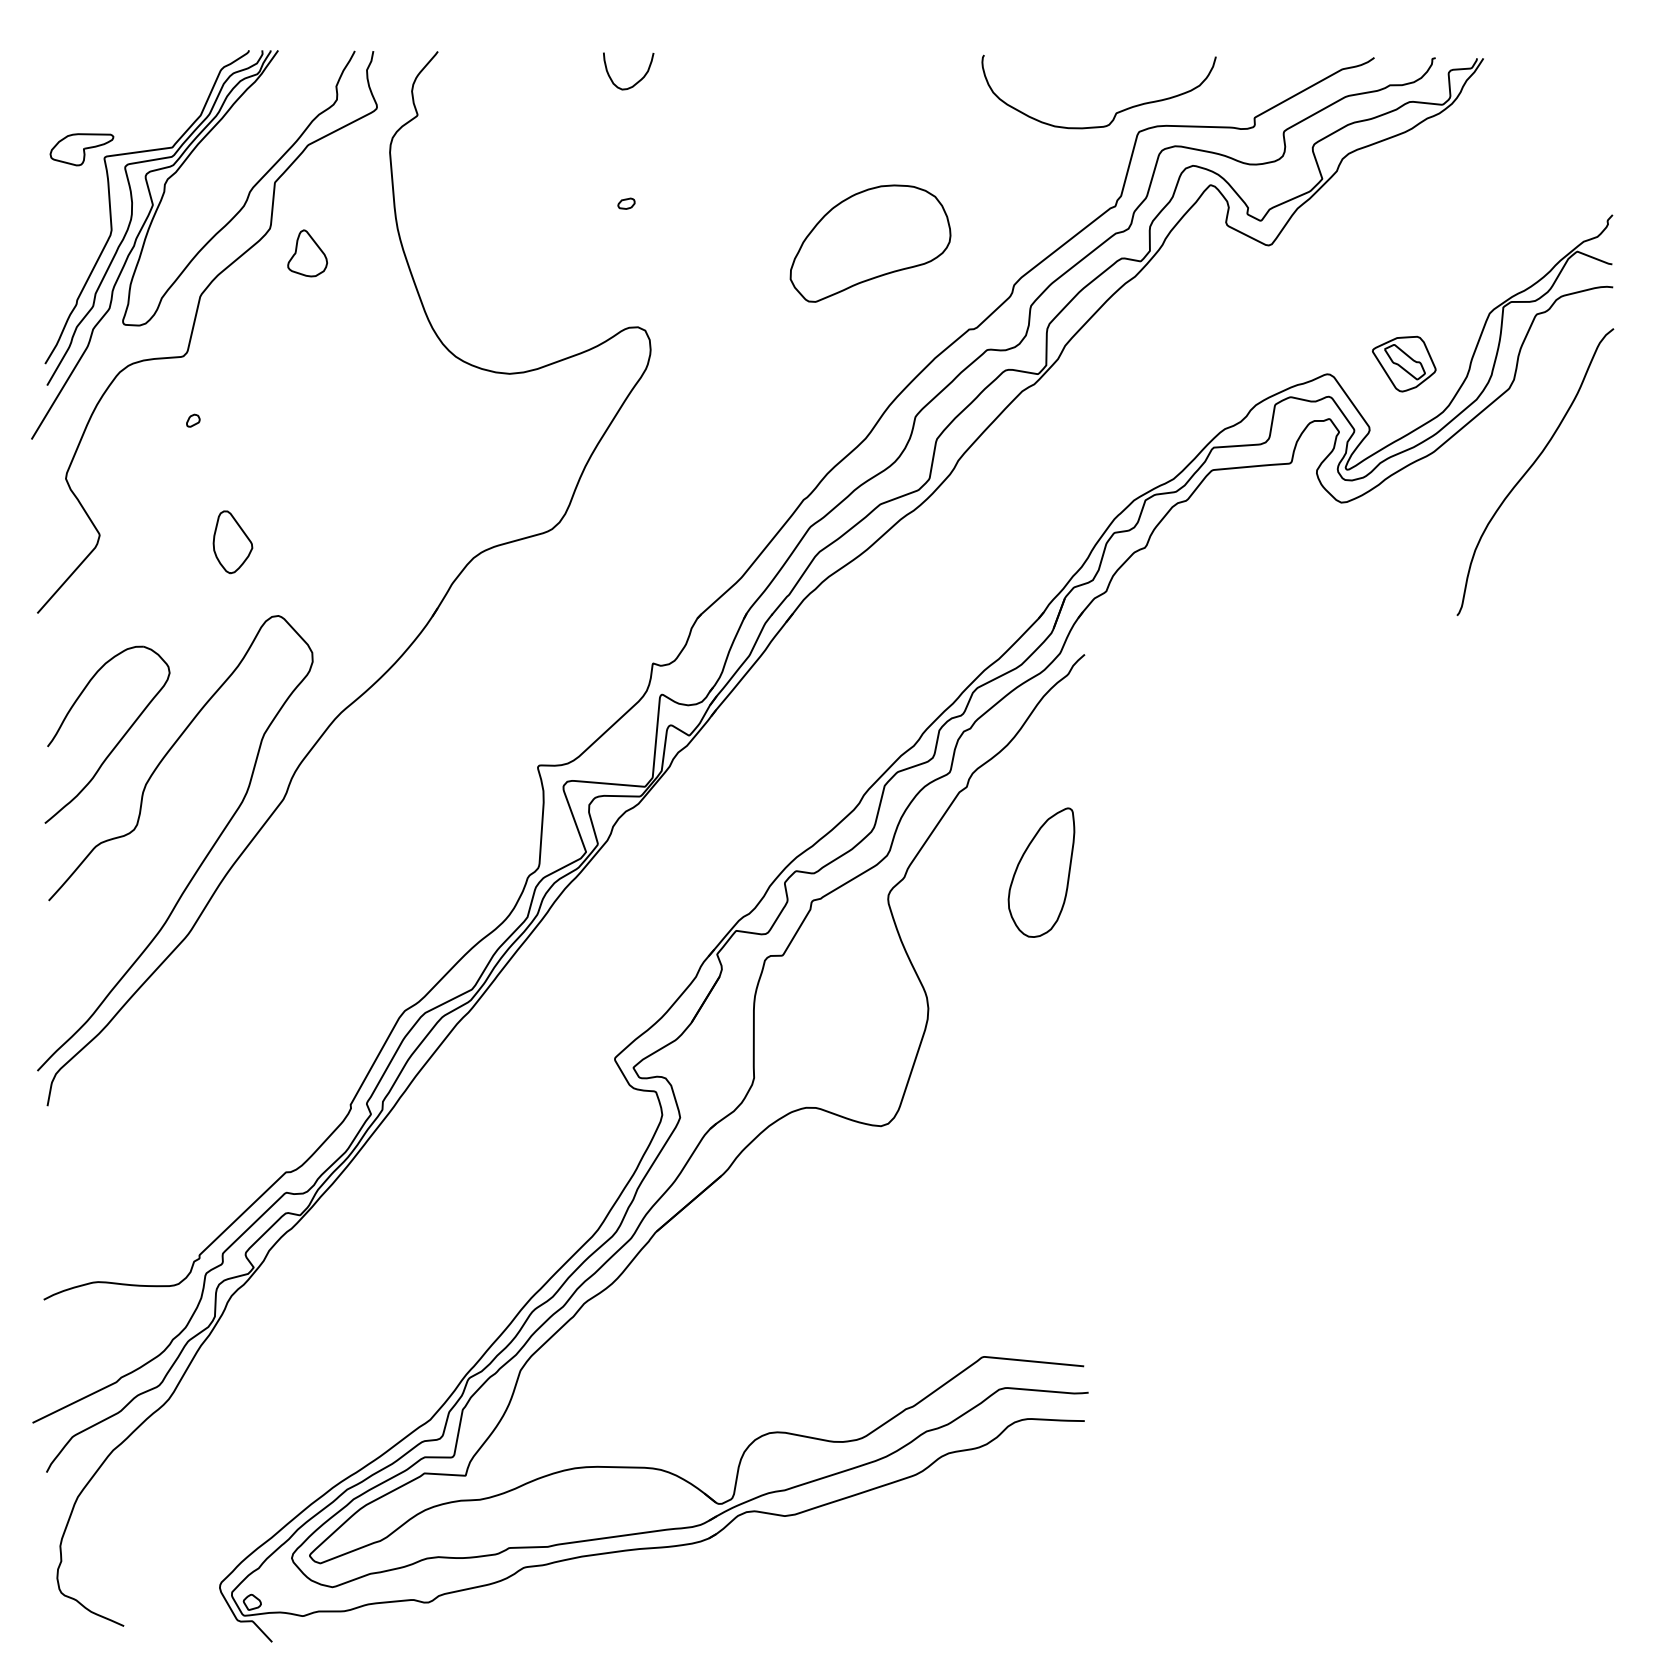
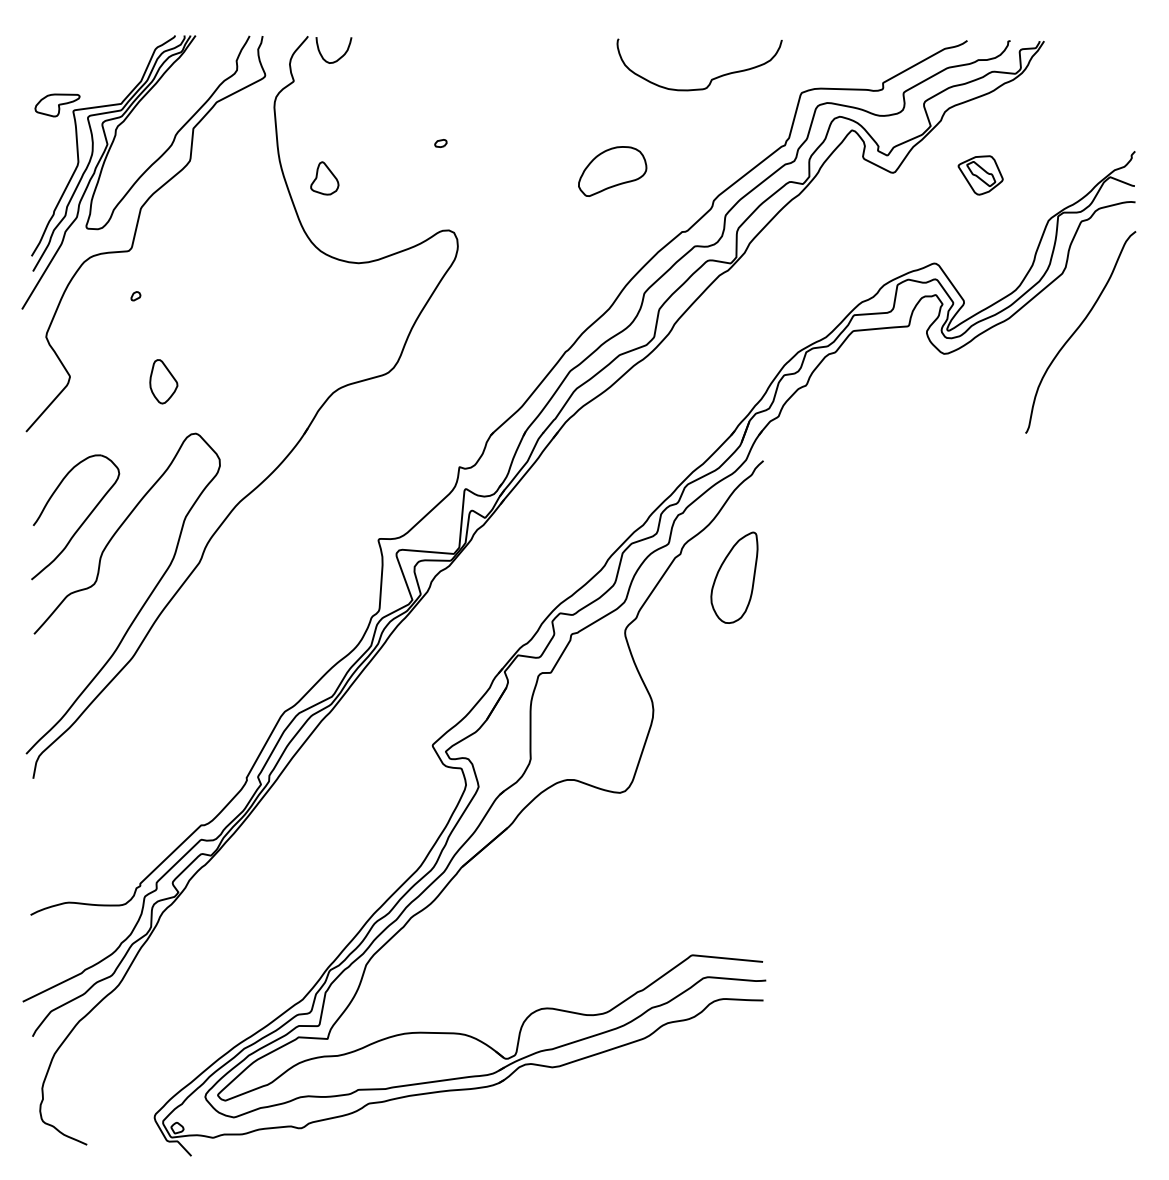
curve: (638, 80) -> (340, 56), moved
curve: (1115, 112) -> (711, 79), moved
part: (870, 243) -> (612, 171), size x0.6
part: (307, 253) -> (324, 178), moved
part: (1404, 363) -> (980, 174), moved
part: (1041, 872) -> (734, 577), moved

